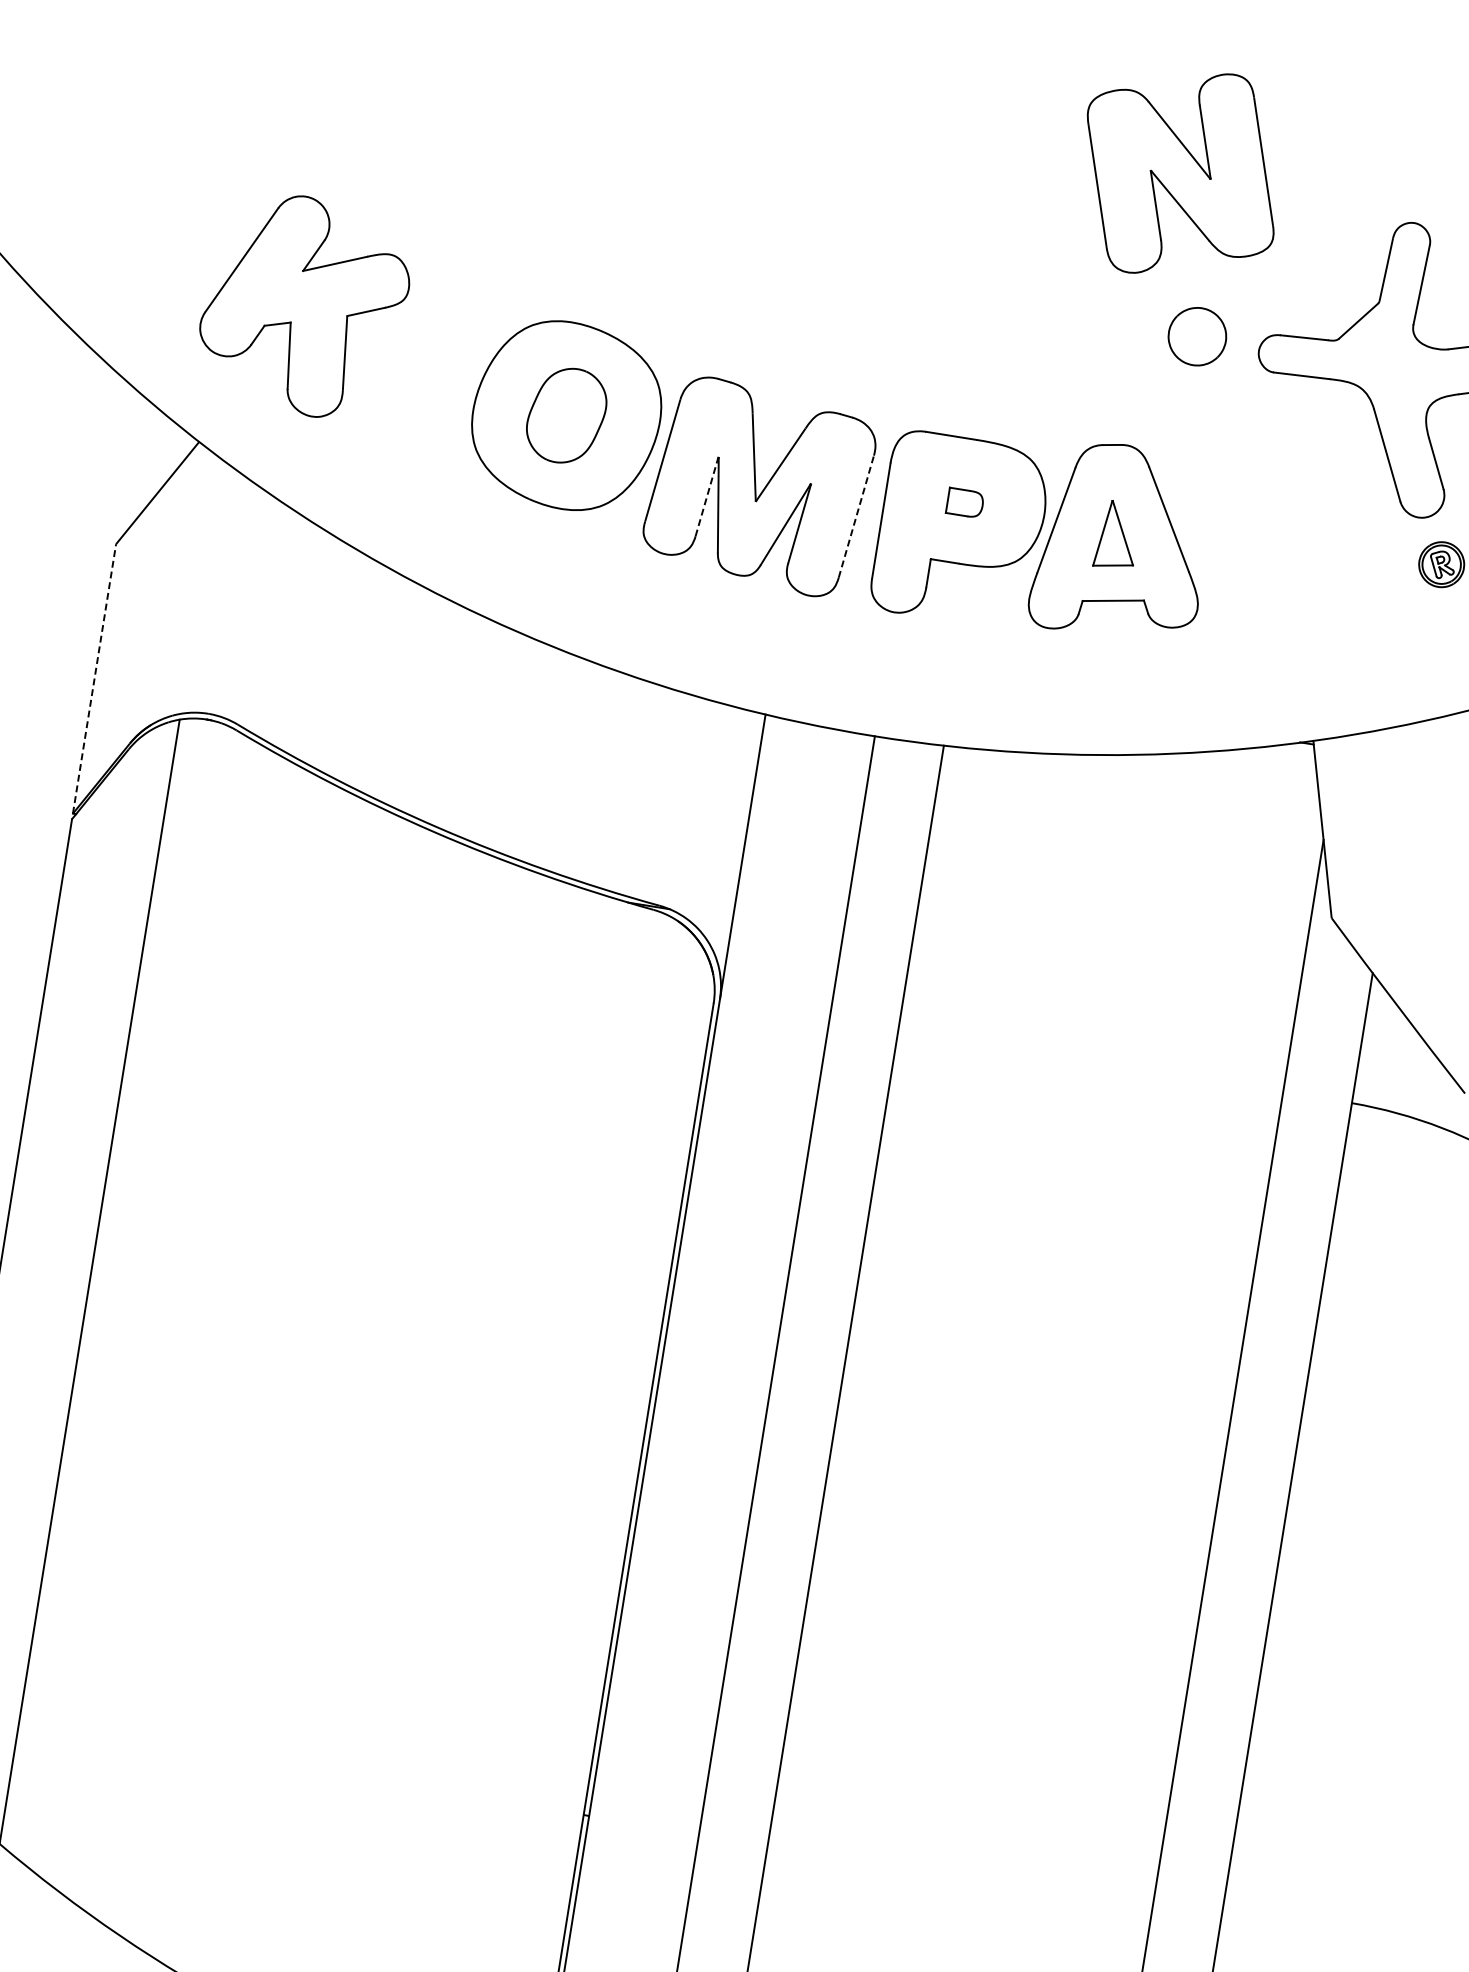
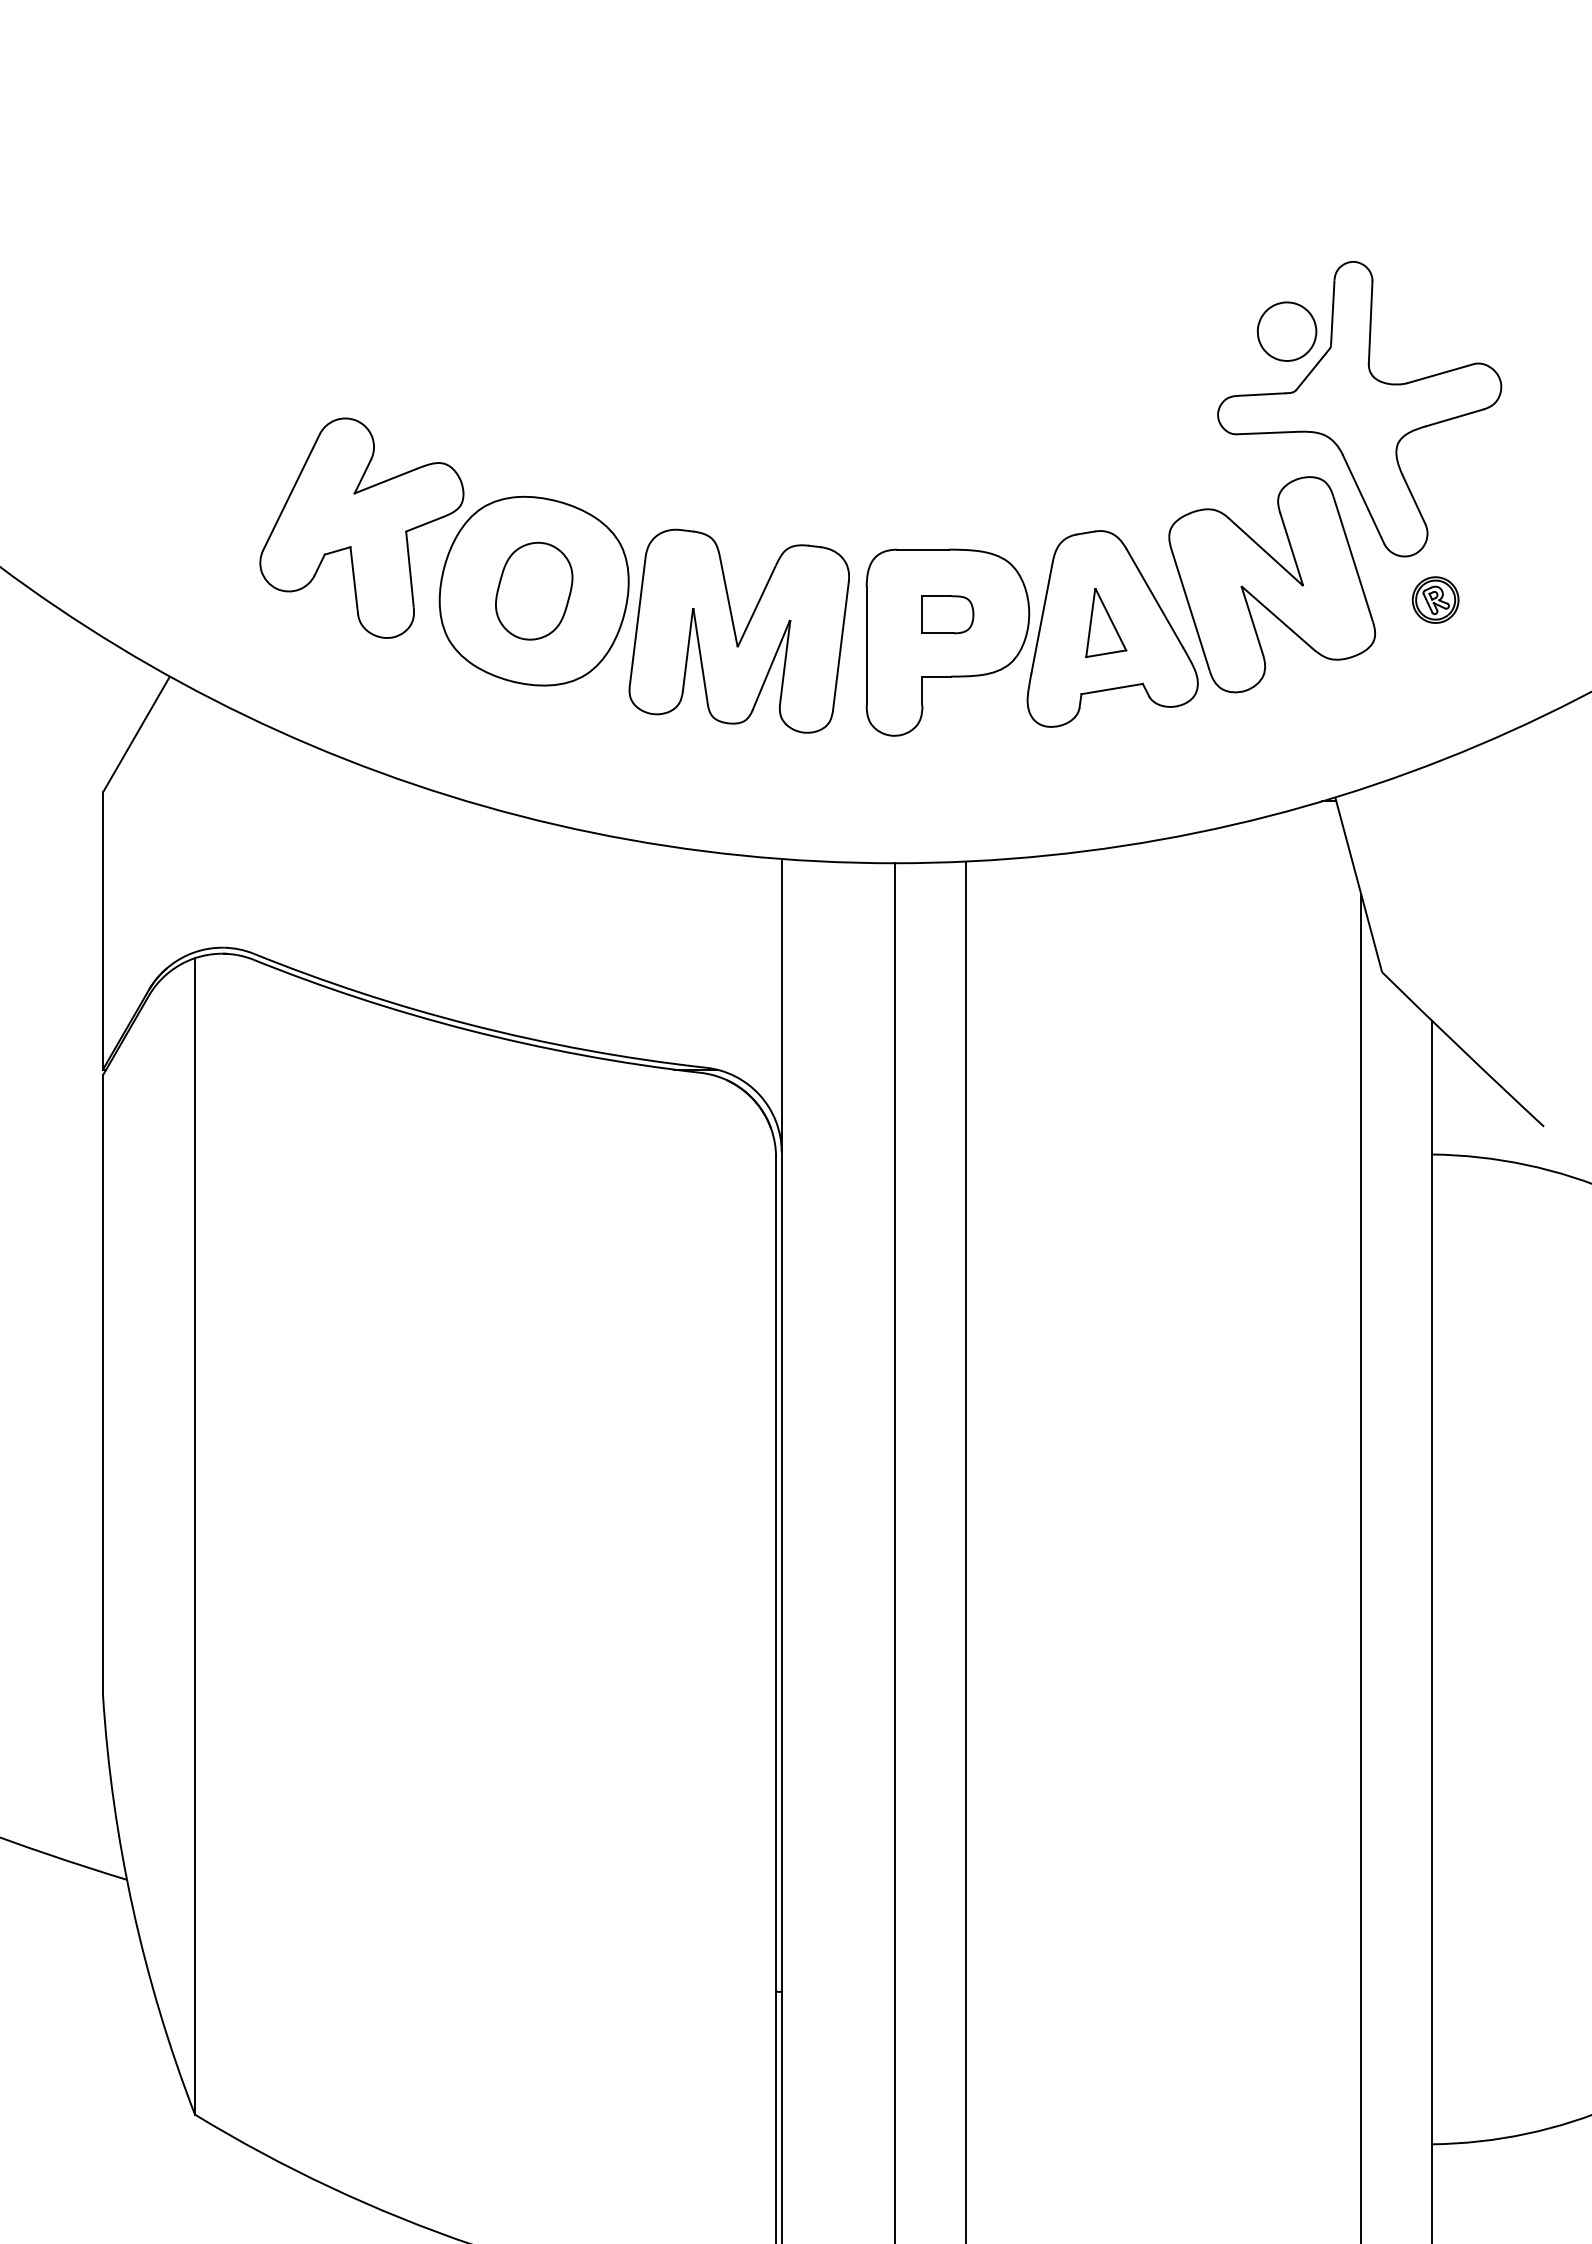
part: (1180, 173) -> (1271, 584), moved
part: (304, 305) -> (361, 527), moved
part: (1196, 336) -> (1286, 331), moved
line: (706, 497) -> (687, 650), dashed -> solid
part: (964, 502) -> (947, 614), size x1.43
line: (856, 516) -> (841, 645), dashed -> solid
line: (94, 679) -> (103, 931), dashed -> solid

